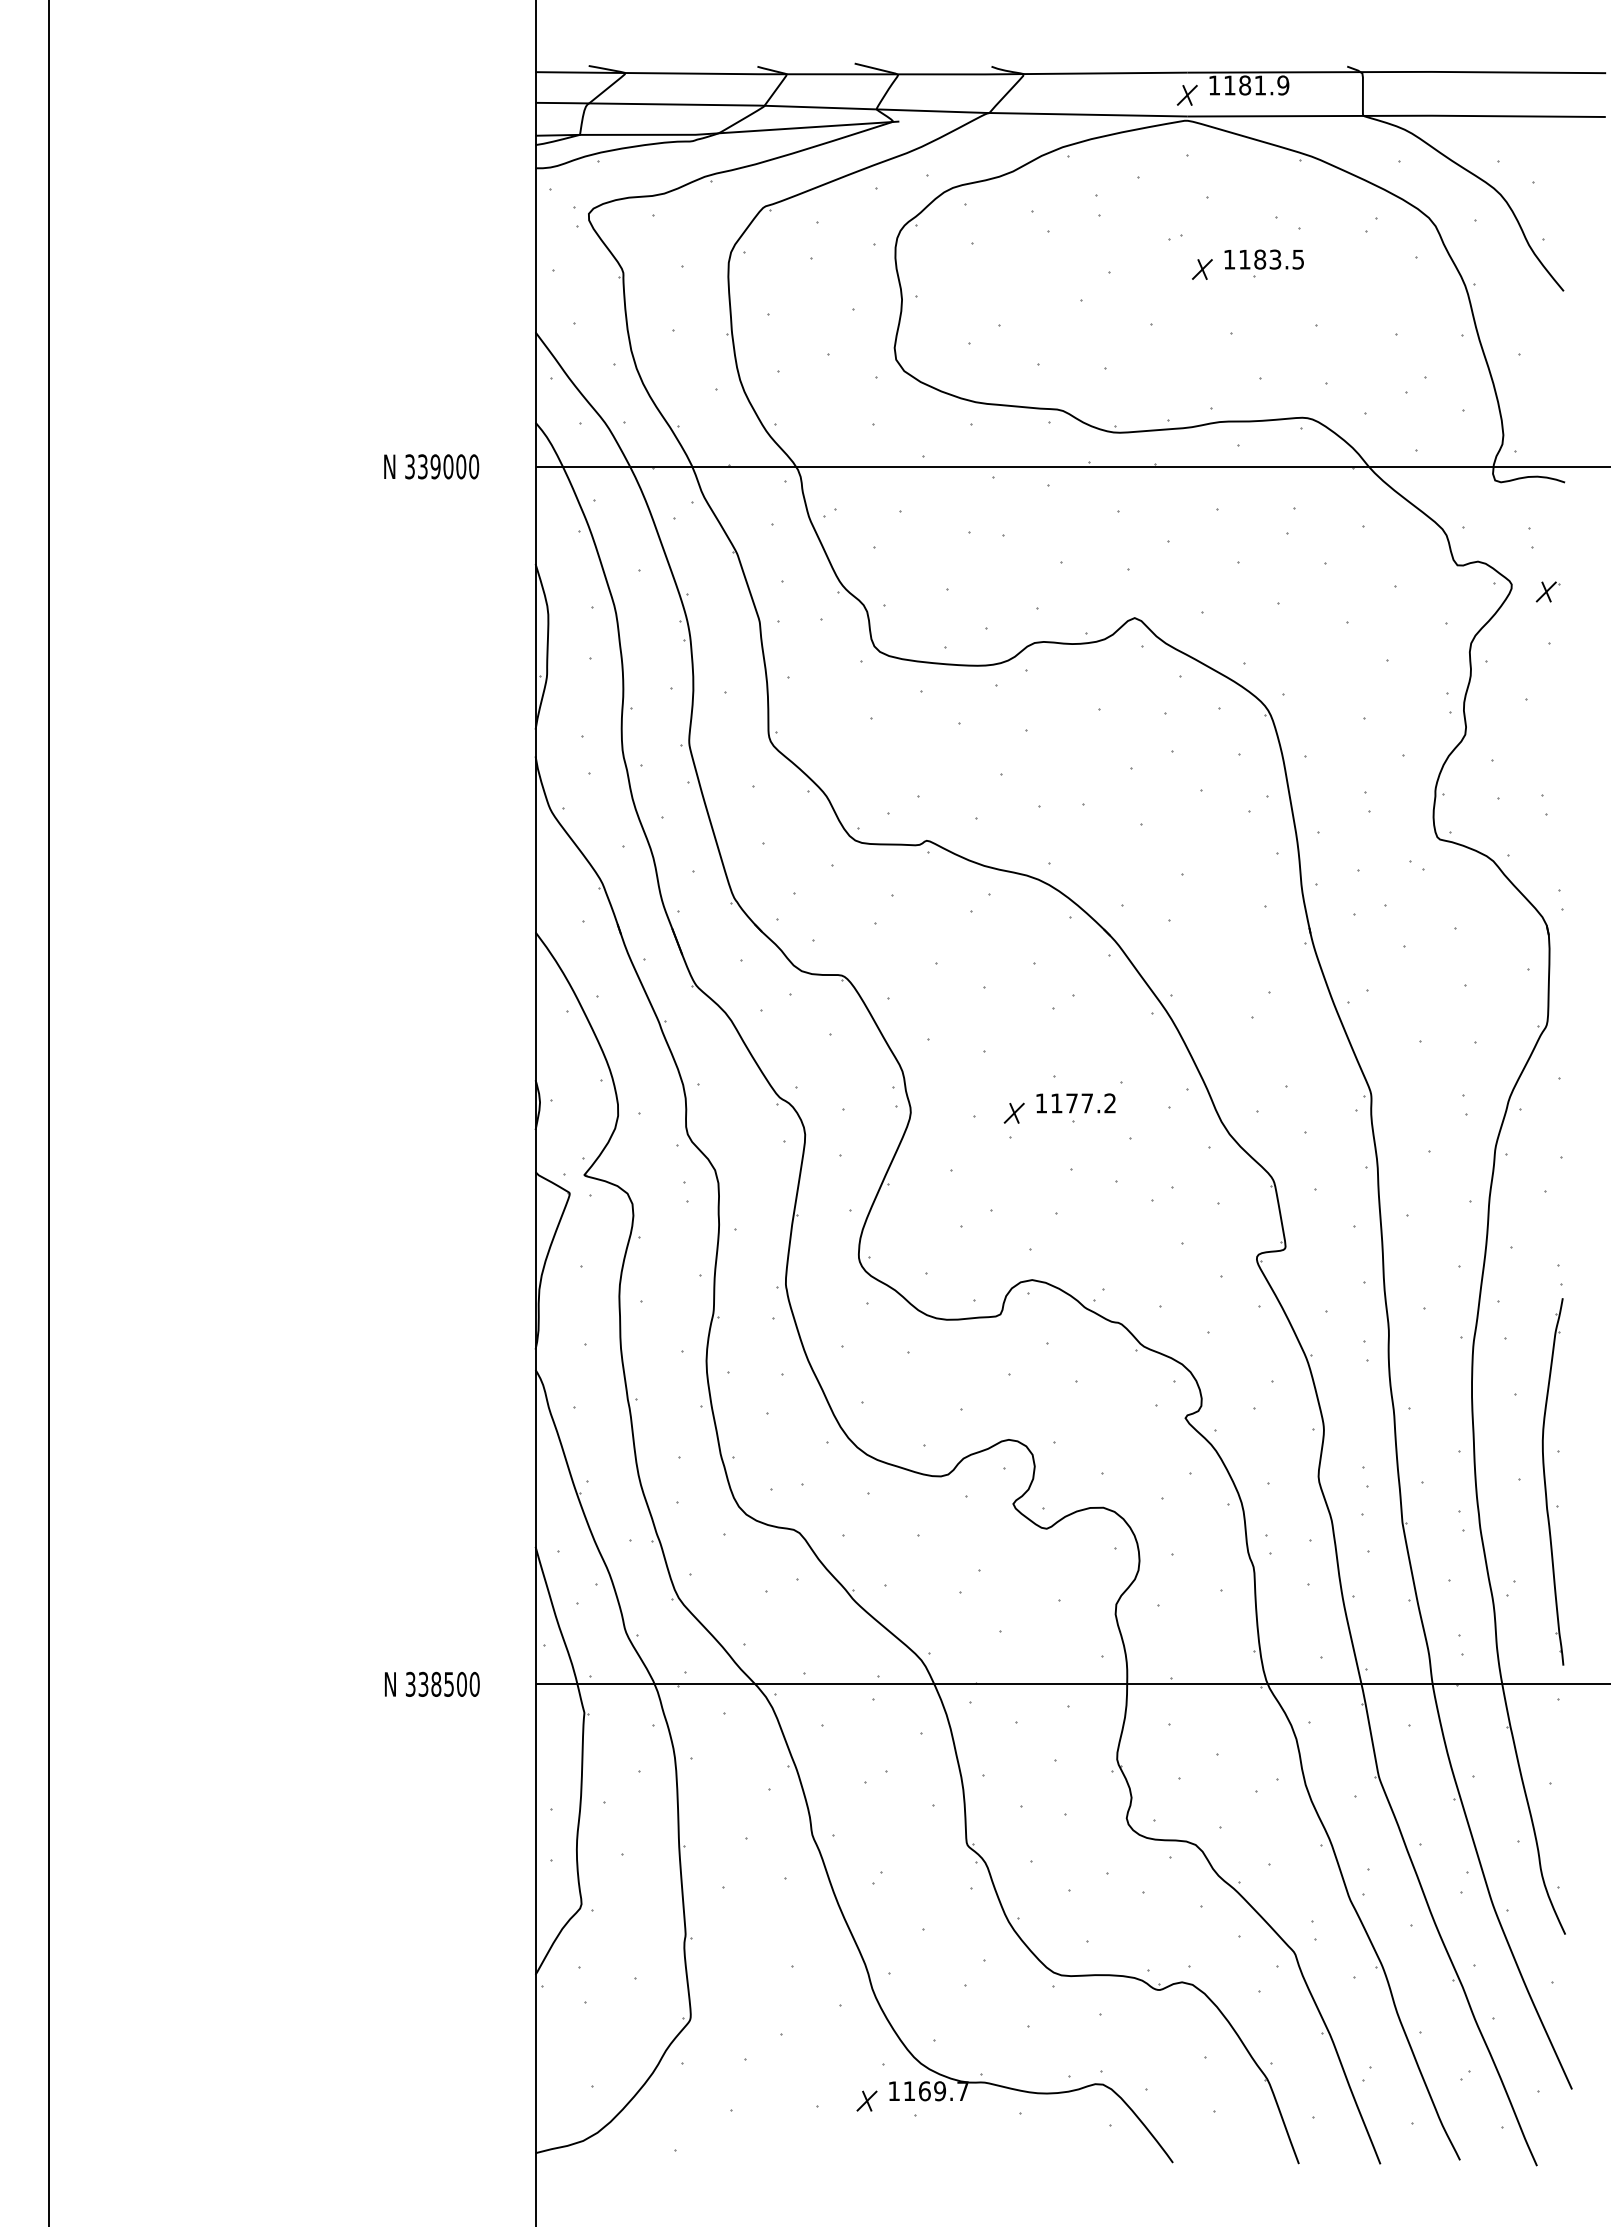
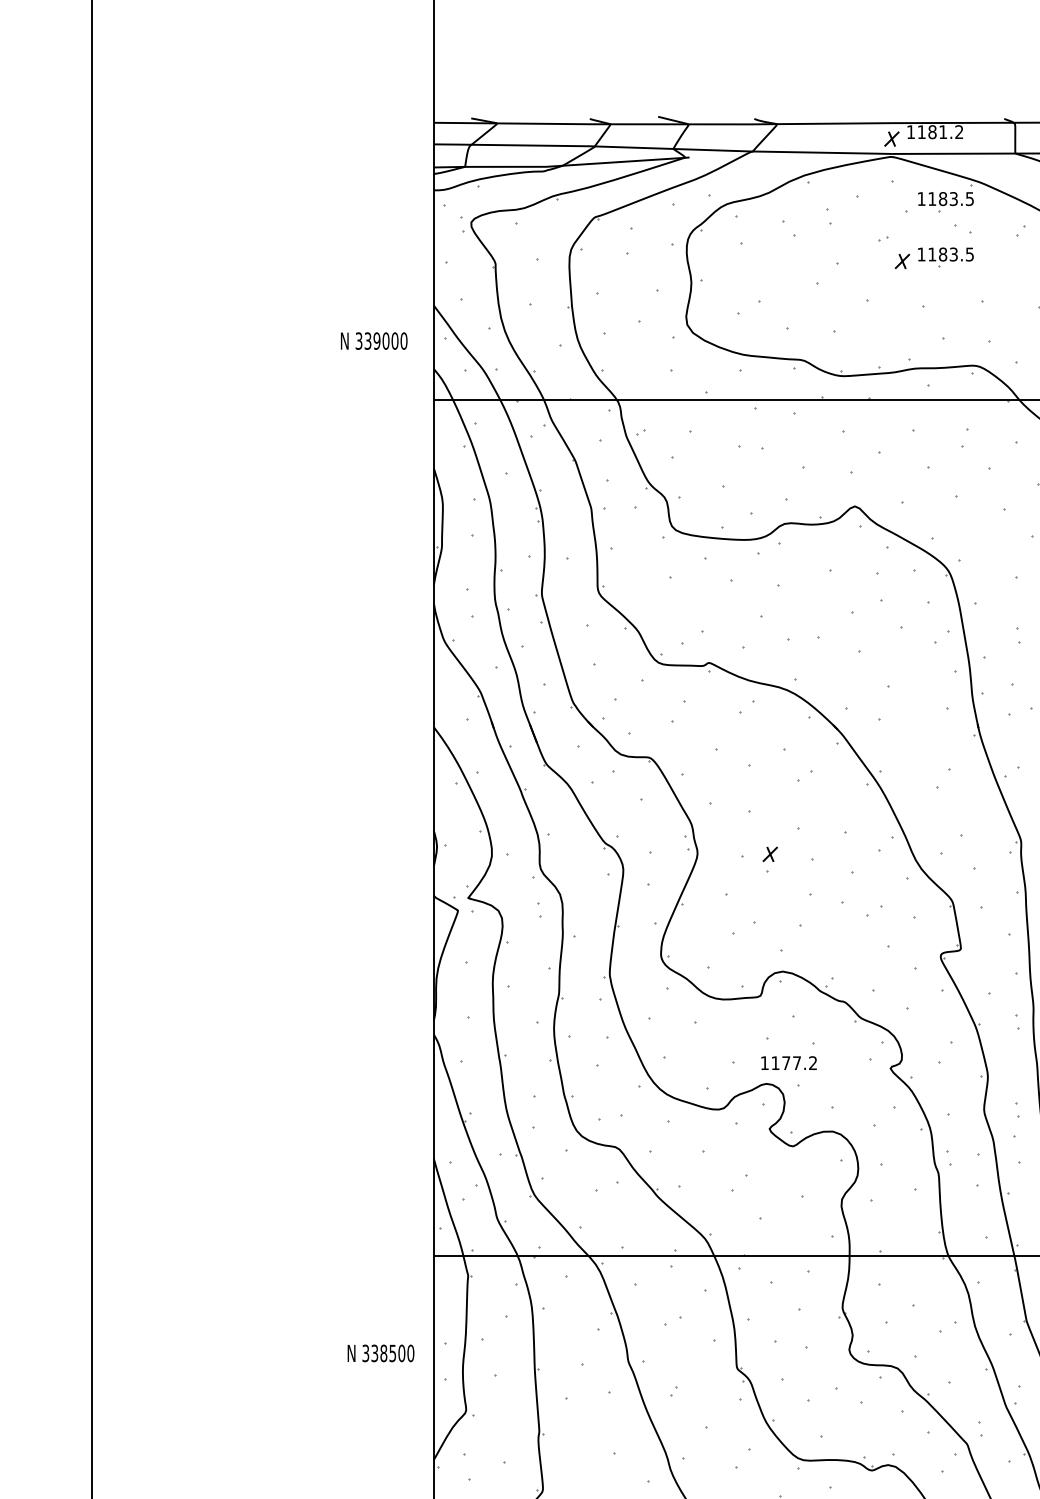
text: (1283, 85) -> (959, 132), 1181.9 -> 1181.2
part: (1263, 184) -> (945, 201), added
text: (431, 466) -> (374, 340), moved
text: (1075, 1103) -> (788, 1063), moved
text: (432, 1683) -> (381, 1352), moved

